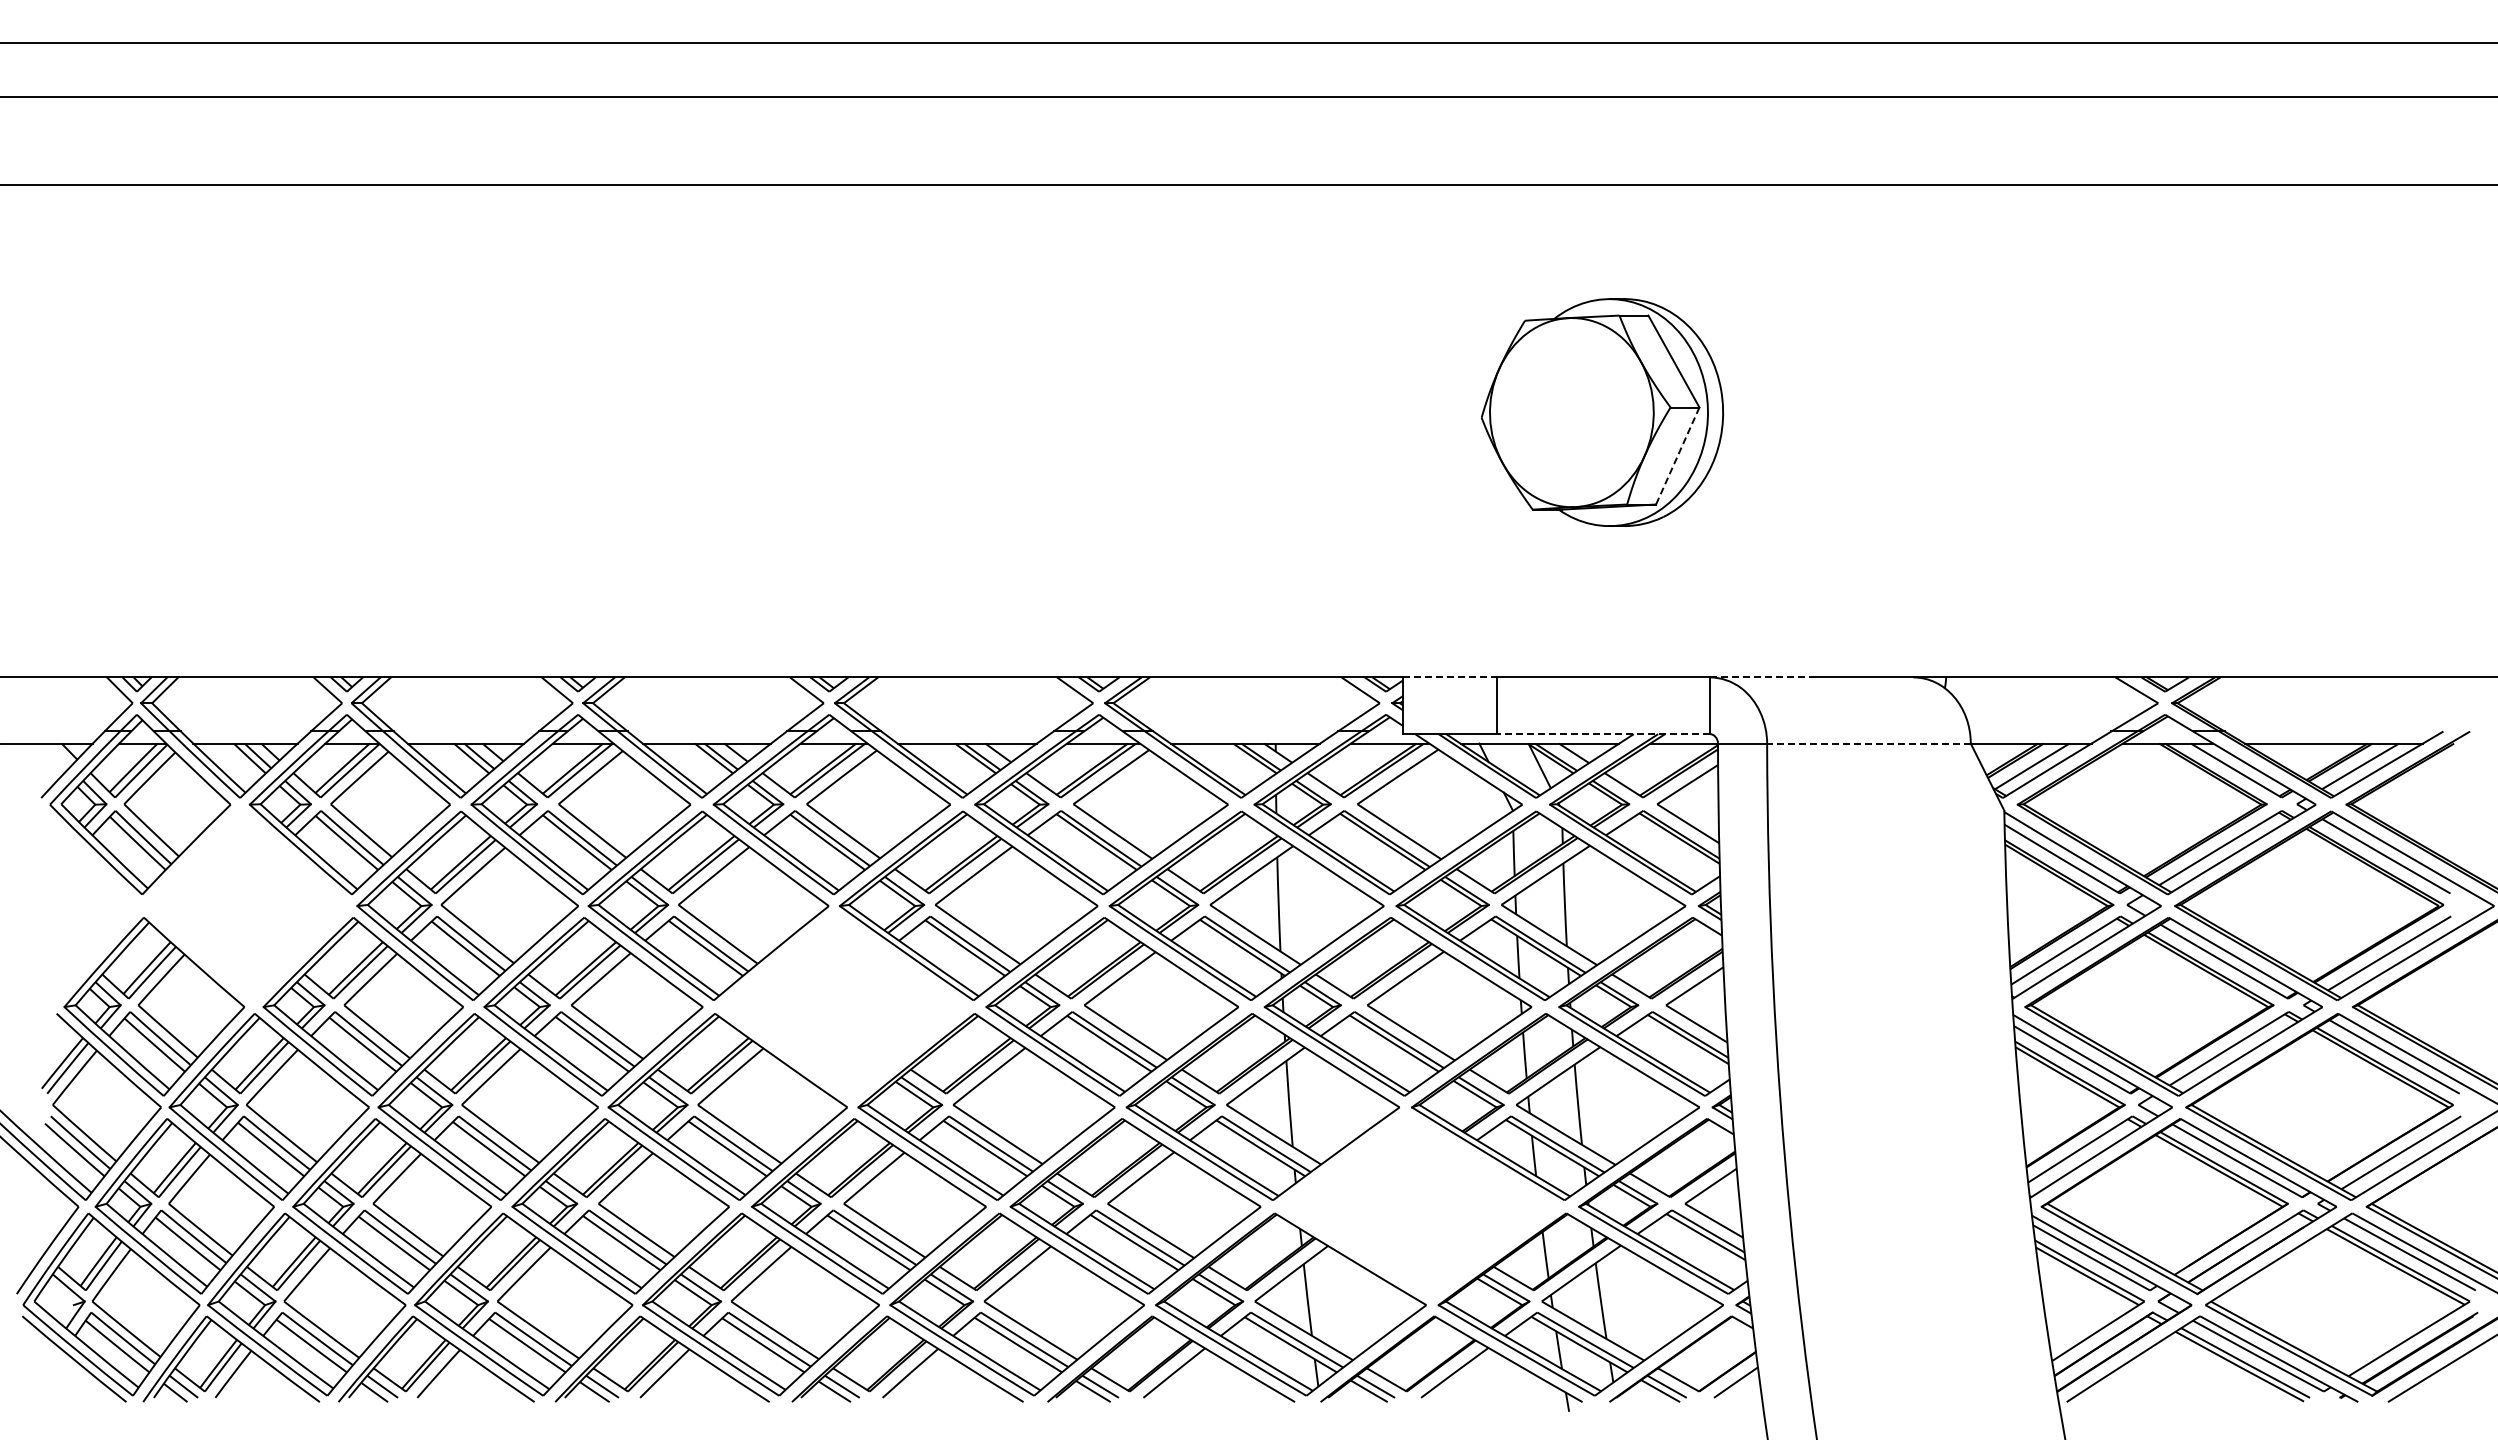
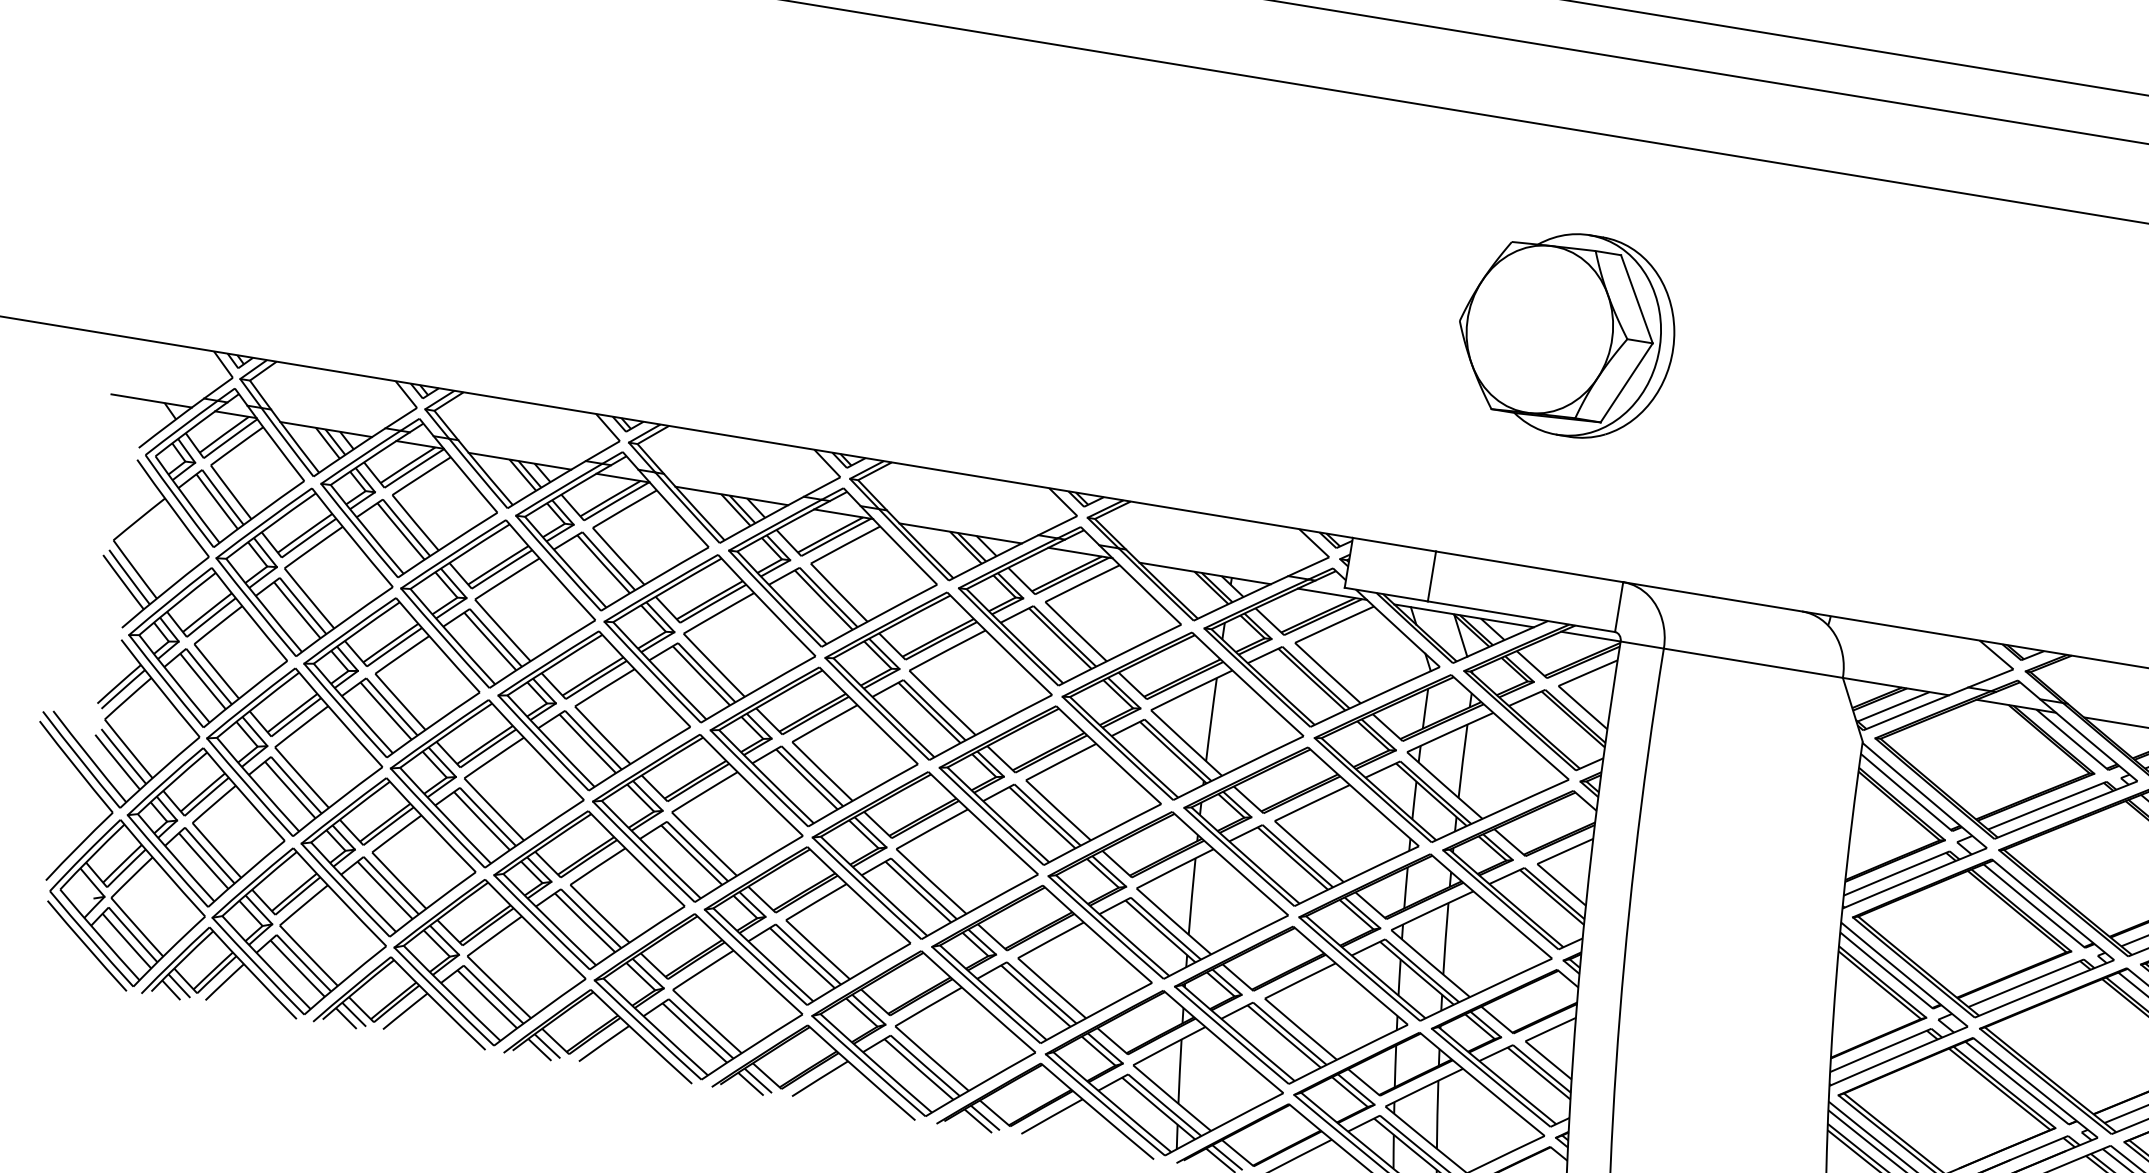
line: (1677, 456) -> (1626, 383), dashed -> solid
line: (1450, 677) -> (1395, 544), dashed -> solid
line: (1761, 677) -> (1668, 589), dashed -> solid
line: (1603, 734) -> (1521, 617), dashed -> solid
line: (1868, 743) -> (1752, 663), dashed -> solid
part: (184, 905) -> (249, 563), added
part: (843, 1006) -> (814, 746), added
part: (1418, 1206) -> (1290, 1005), added

